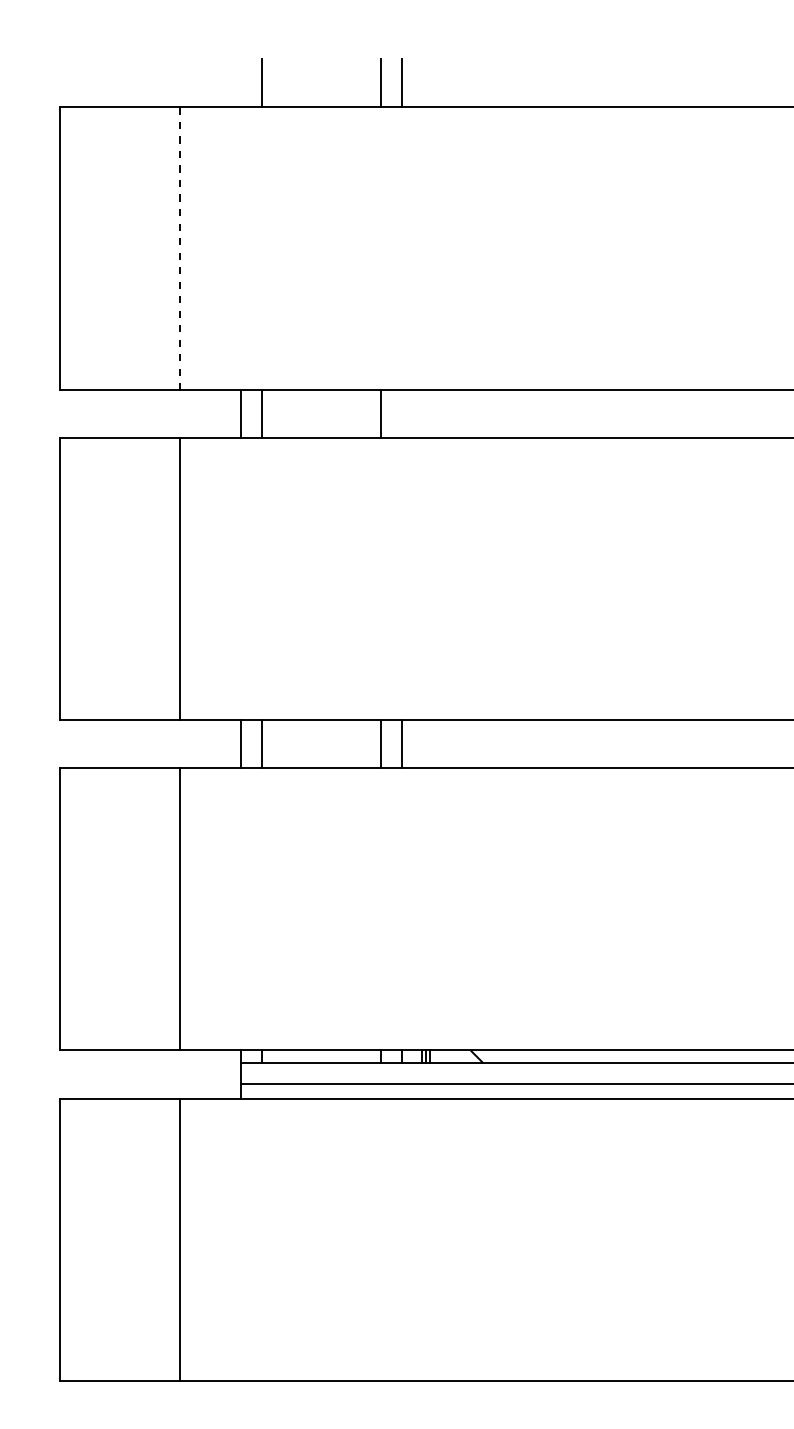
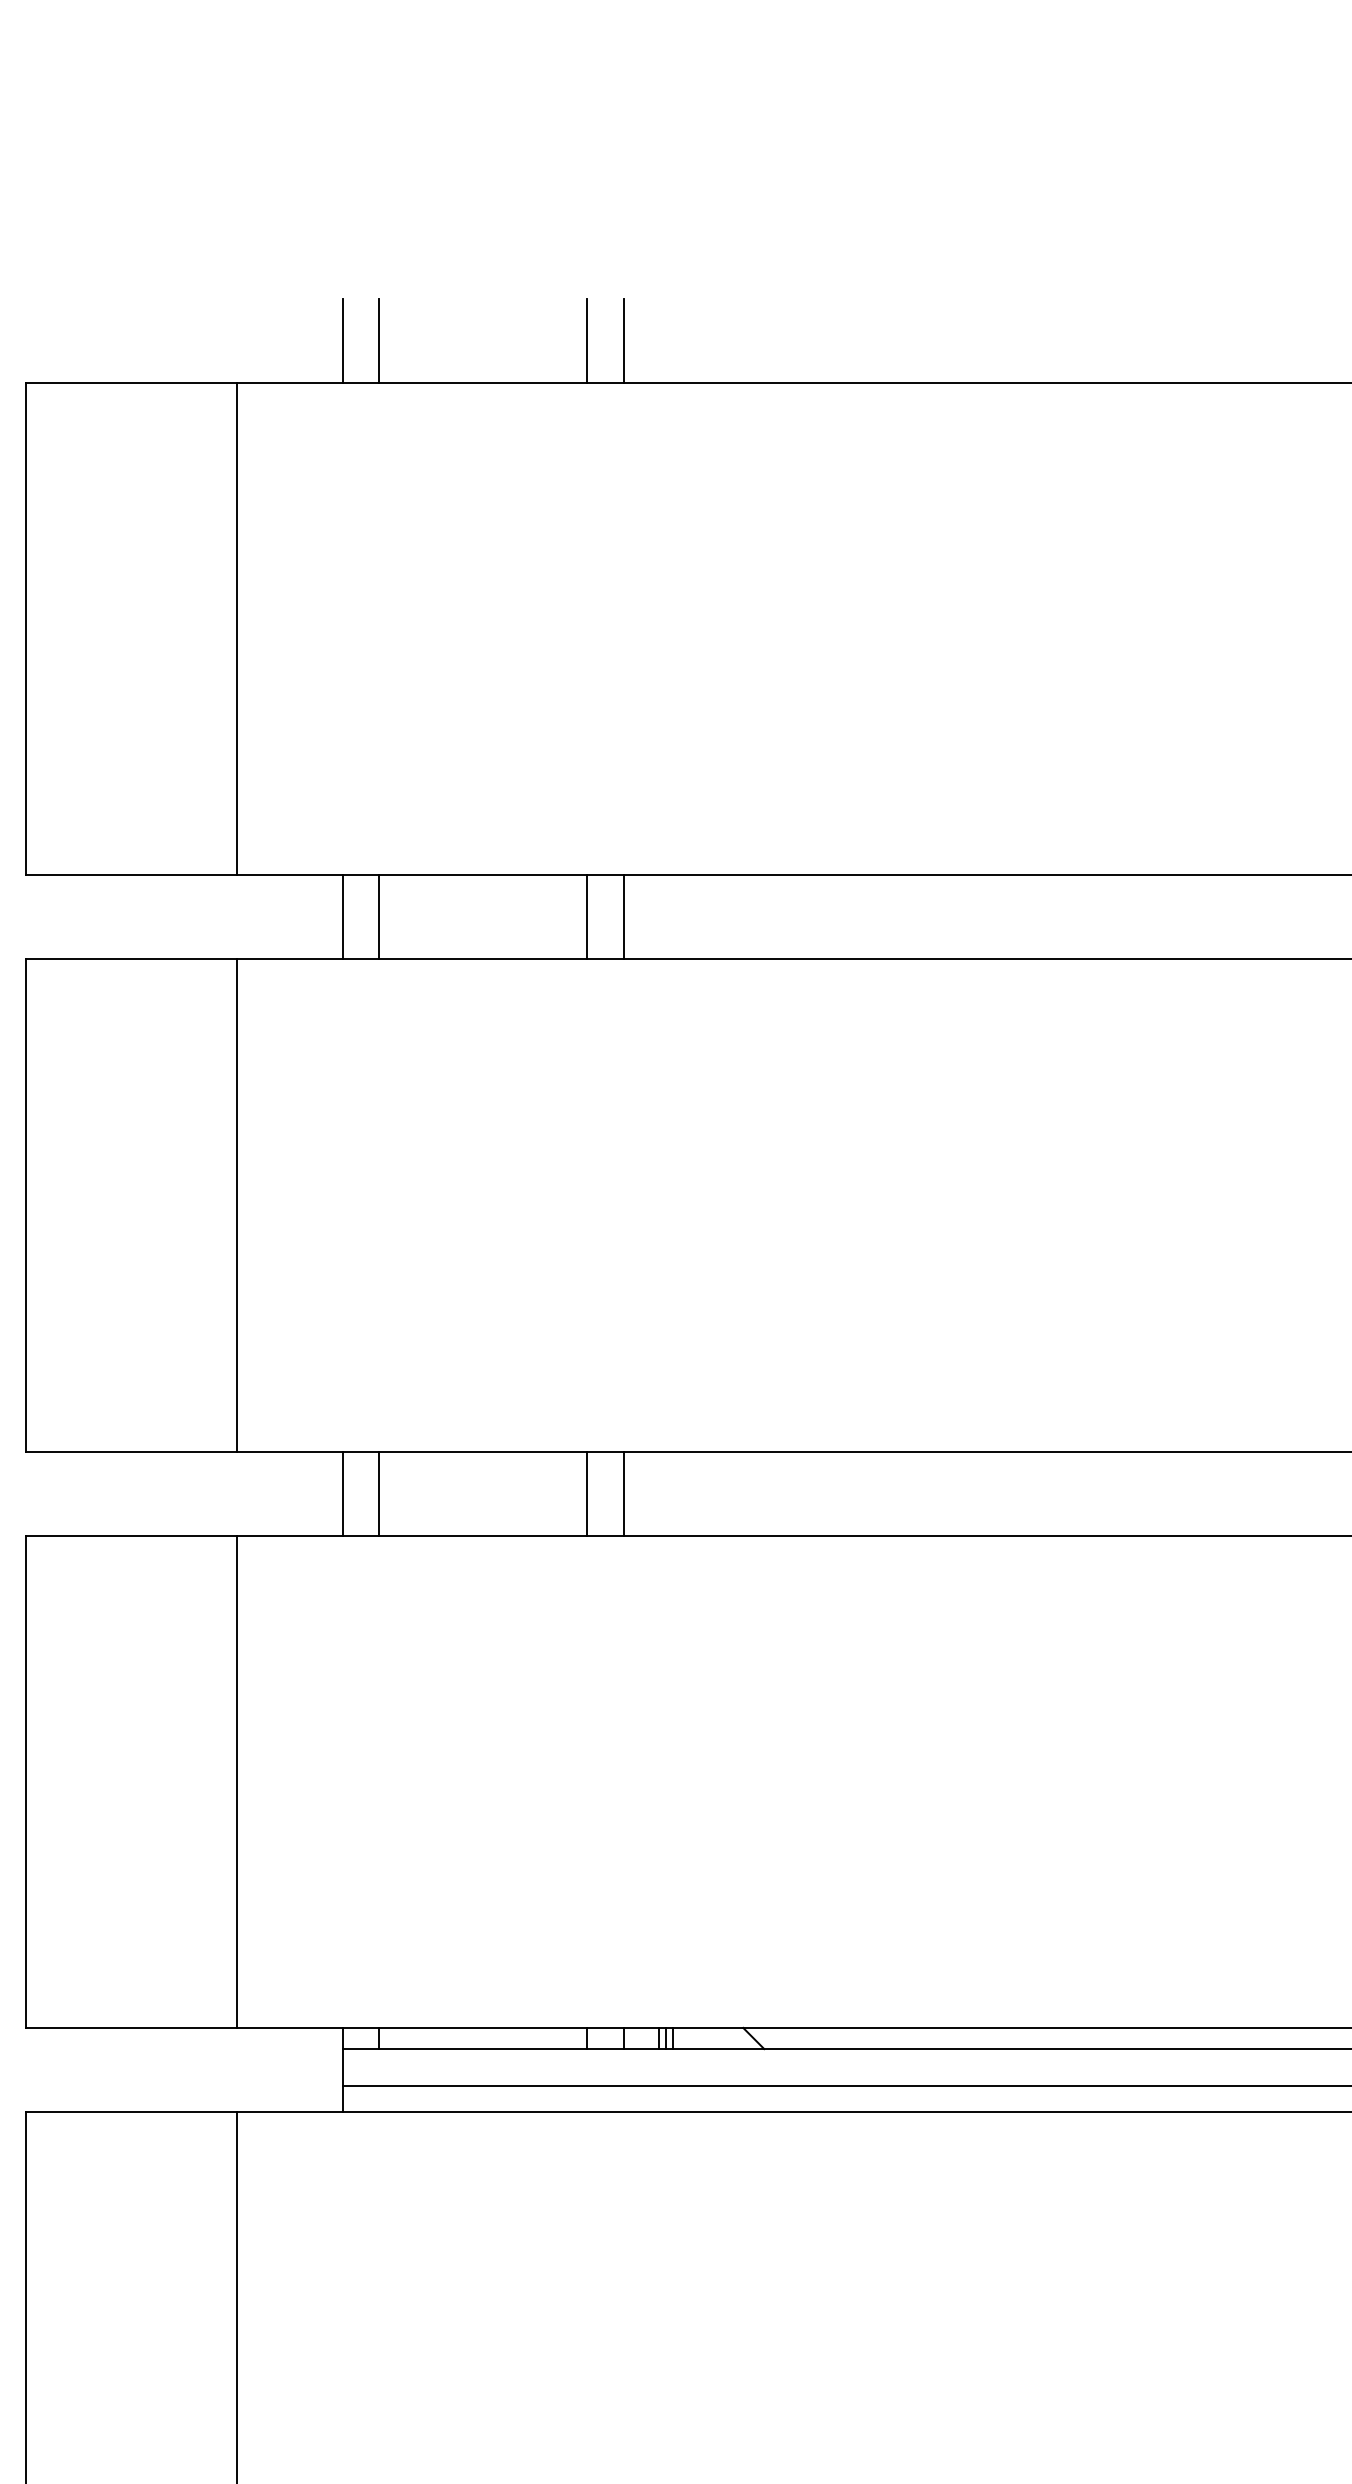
line: (240, 83) -> (341, 341), added
line: (180, 249) -> (237, 630), dashed -> solid
line: (402, 413) -> (624, 916), added

